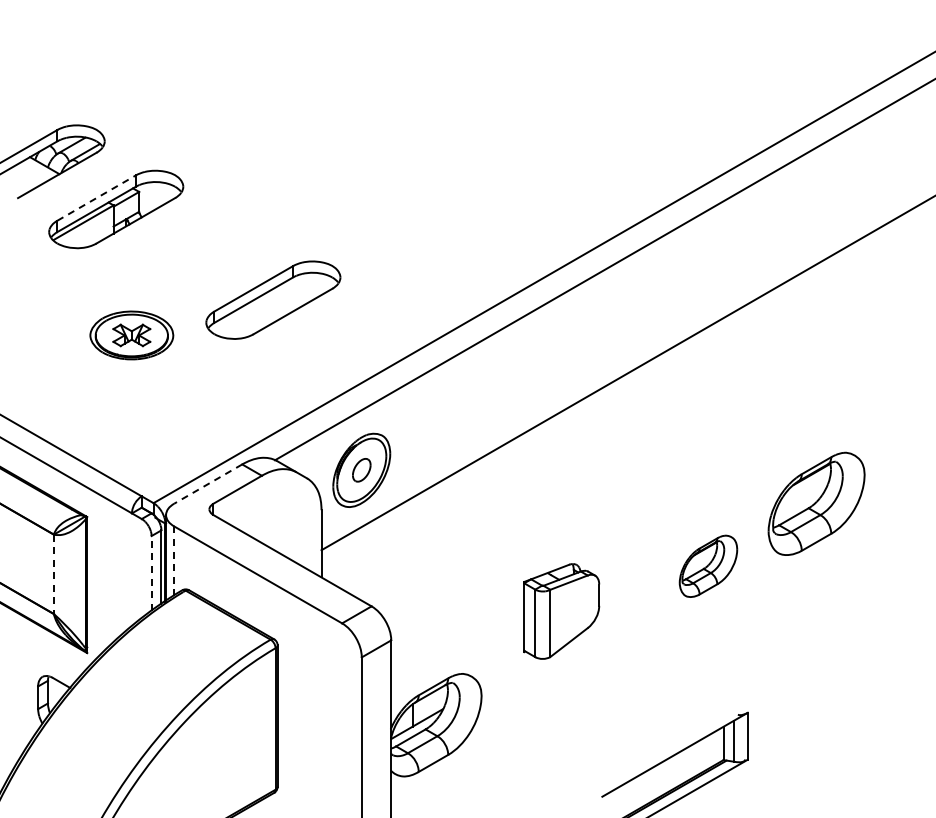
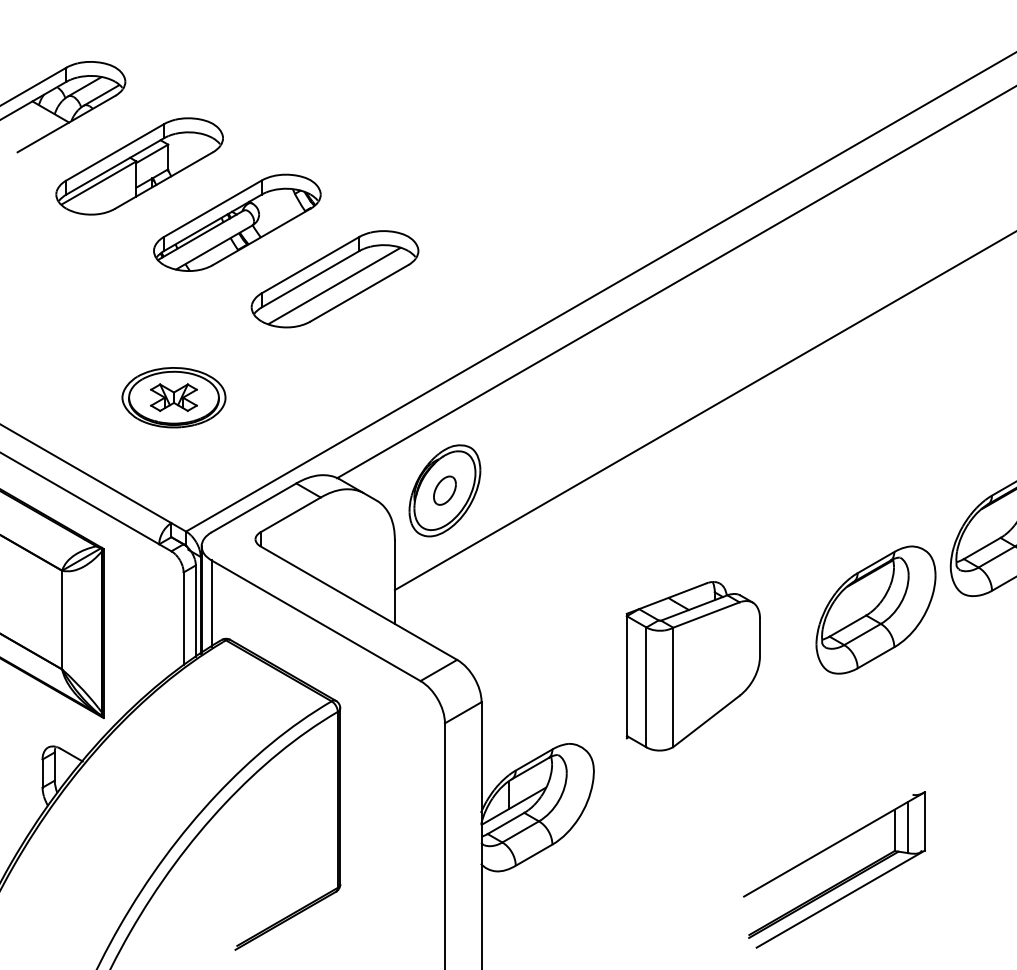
line: (97, 197) -> (116, 151), dashed -> solid
part: (194, 254) -> (236, 222), added
line: (272, 305) -> (333, 285), added
part: (131, 335) -> (173, 397), moved
line: (207, 484) -> (253, 508), dashed -> solid
line: (174, 561) -> (212, 604), dashed -> solid
part: (708, 566) -> (876, 610), size x1.67
line: (151, 572) -> (183, 617), dashed -> solid
line: (53, 574) -> (61, 620), dashed -> solid
part: (561, 611) -> (693, 666), size x1.43

